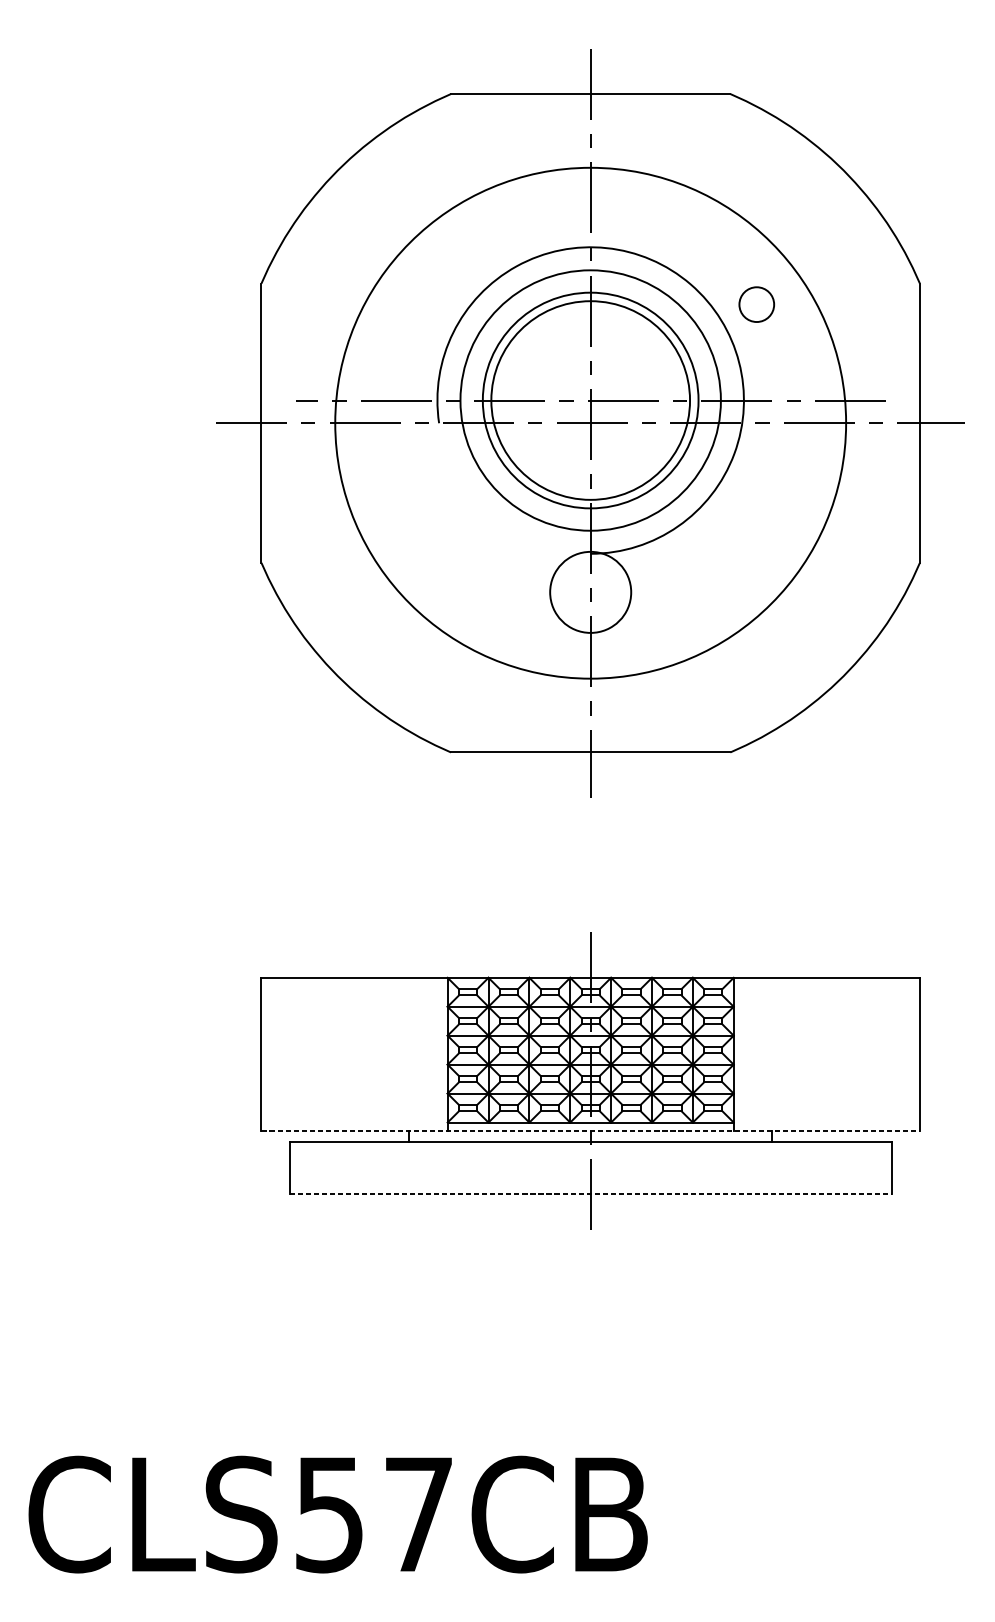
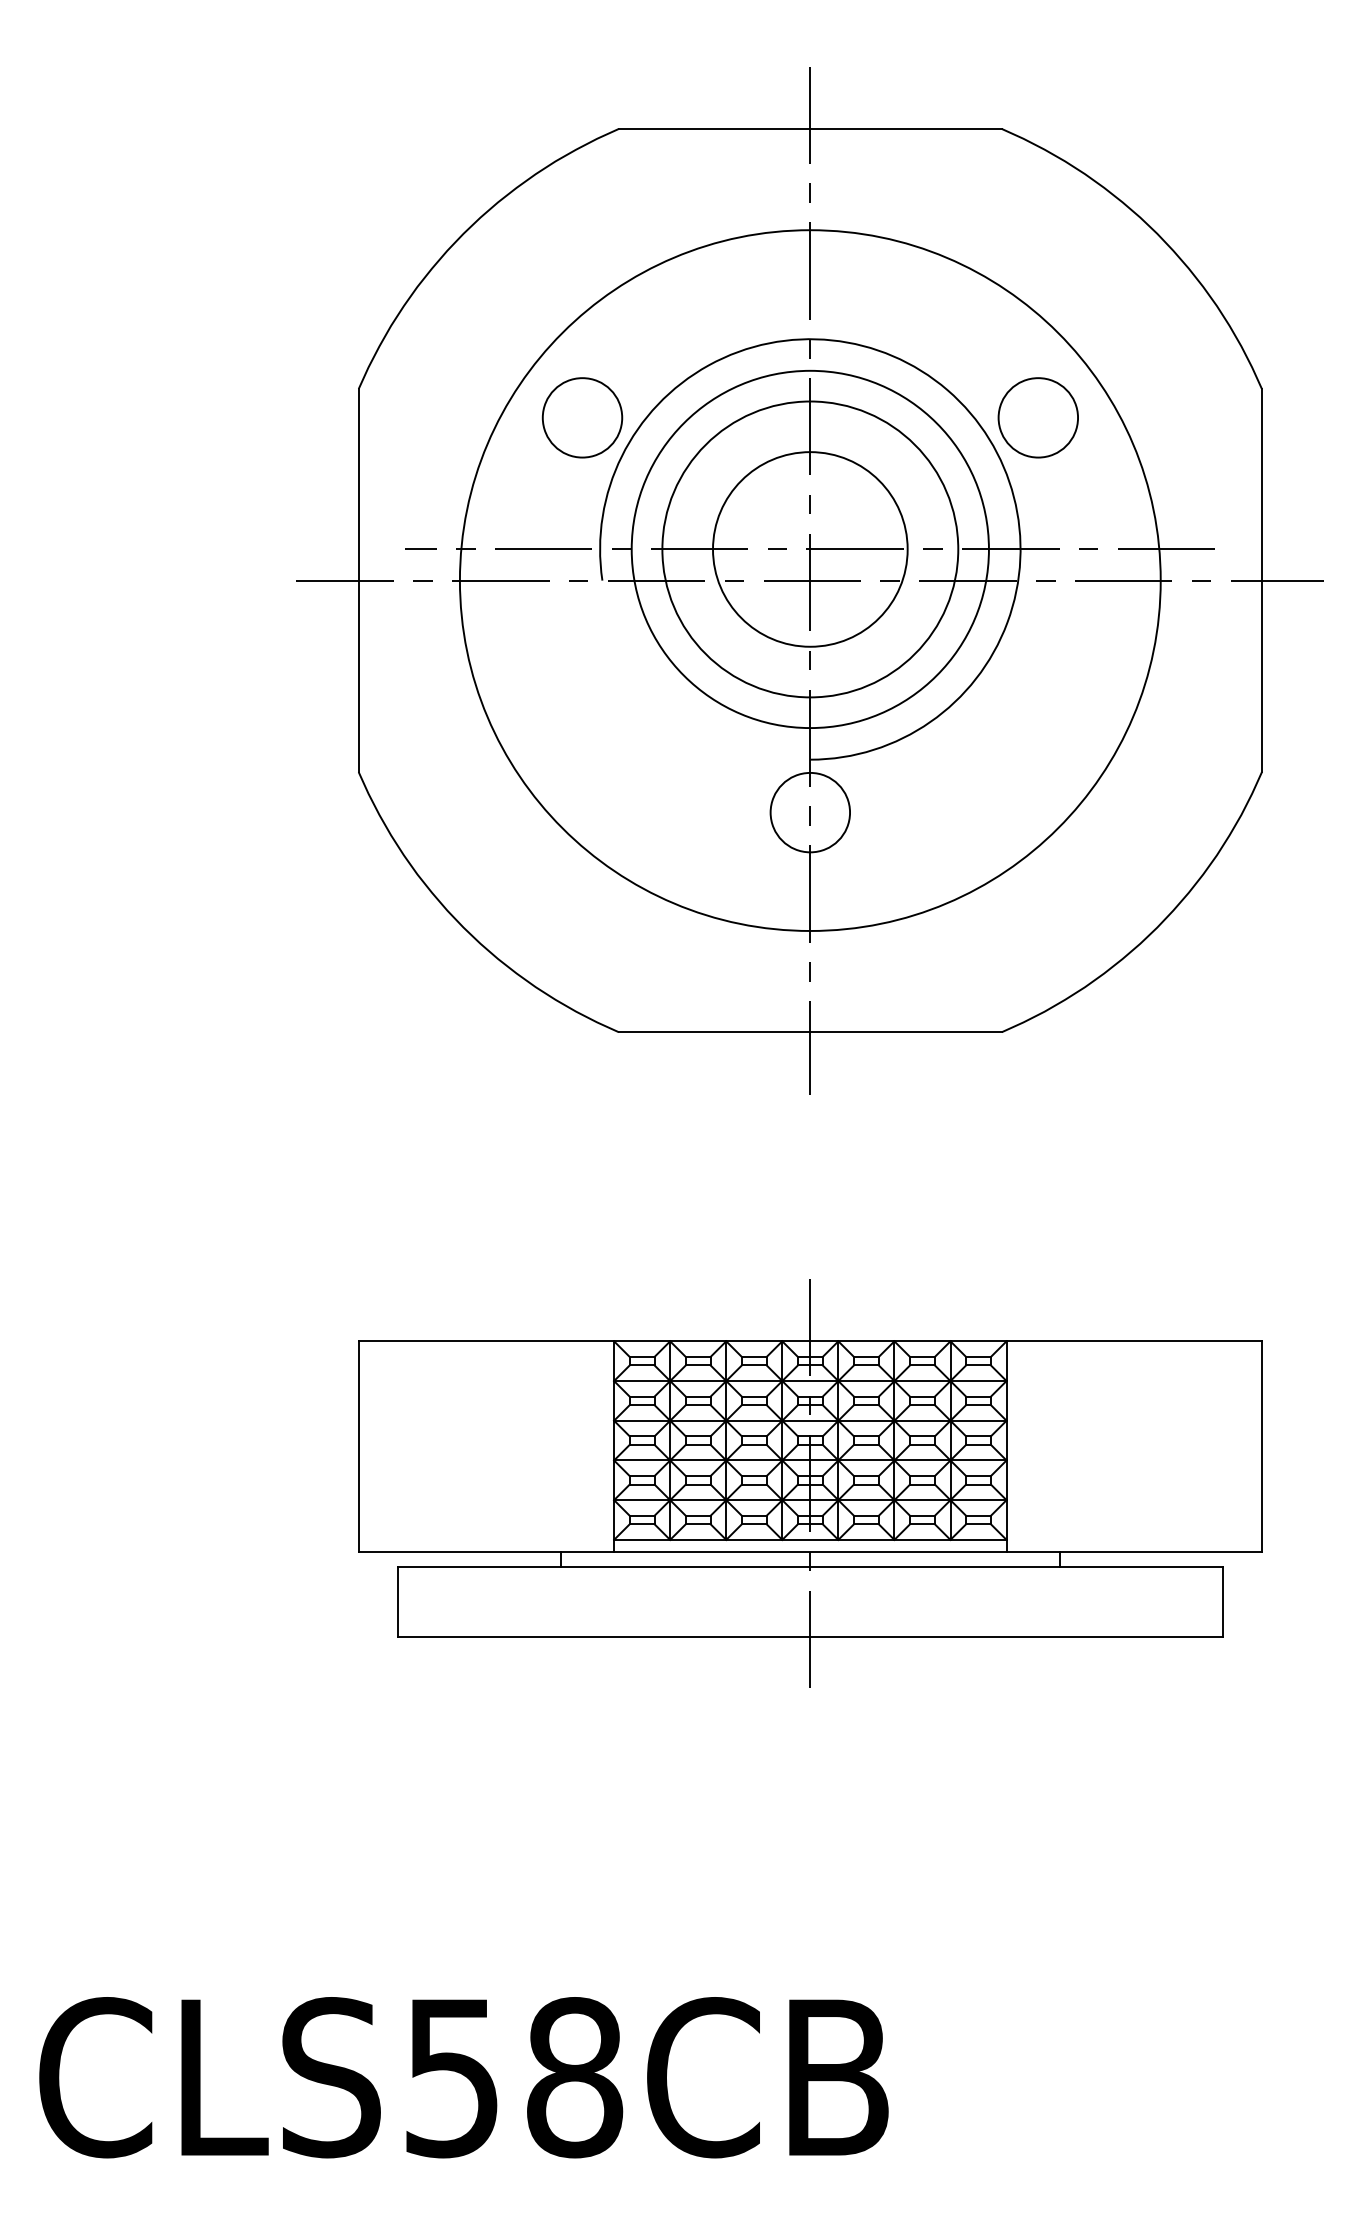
circle: (424, 304) -> (582, 417), added
circle: (756, 304) -> (1037, 417), size x1.67
circle: (590, 400) -> (810, 549), size x0.71
circle: (590, 592) -> (810, 812), size x0.71
line: (590, 1131) -> (810, 1551), dashed -> solid
line: (590, 1193) -> (810, 1637), dashed -> solid
text: (419, 1514) -> (575, 2077), CLS57CB -> CLS58CB

